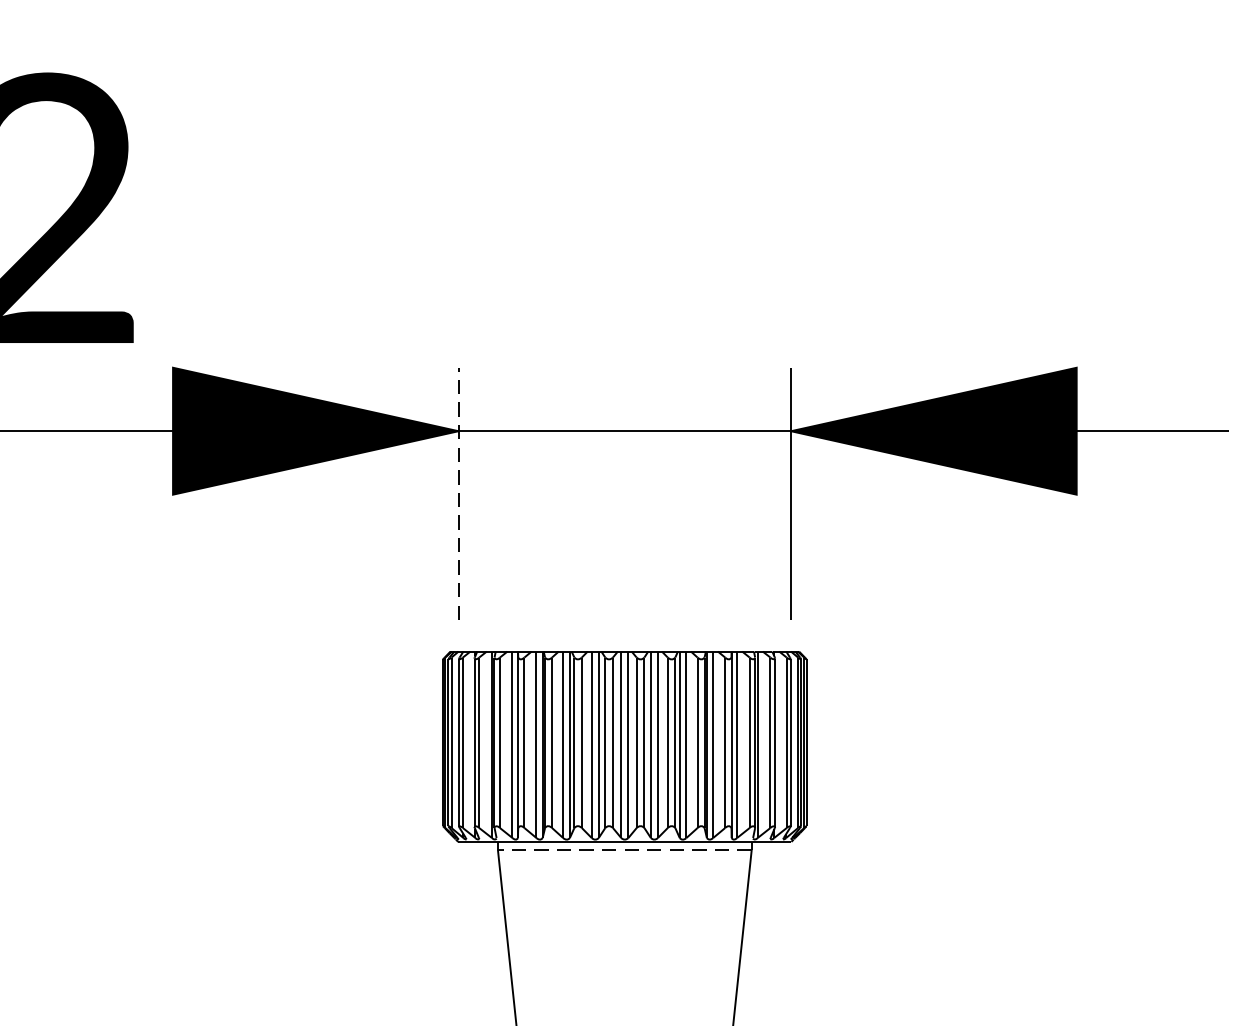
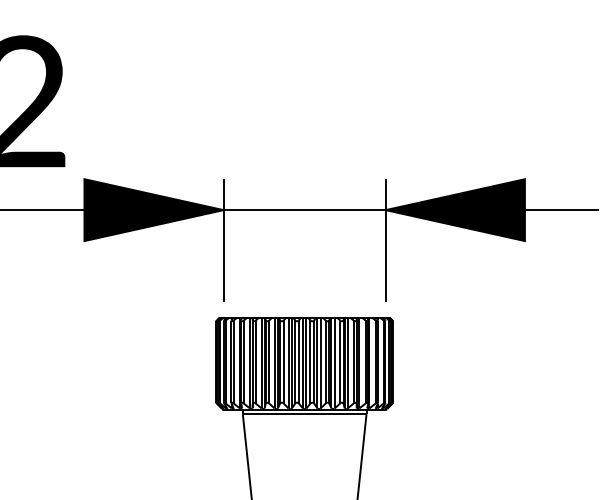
line: (458, 493) -> (223, 240), dashed -> solid
line: (624, 850) -> (304, 414), dashed -> solid

